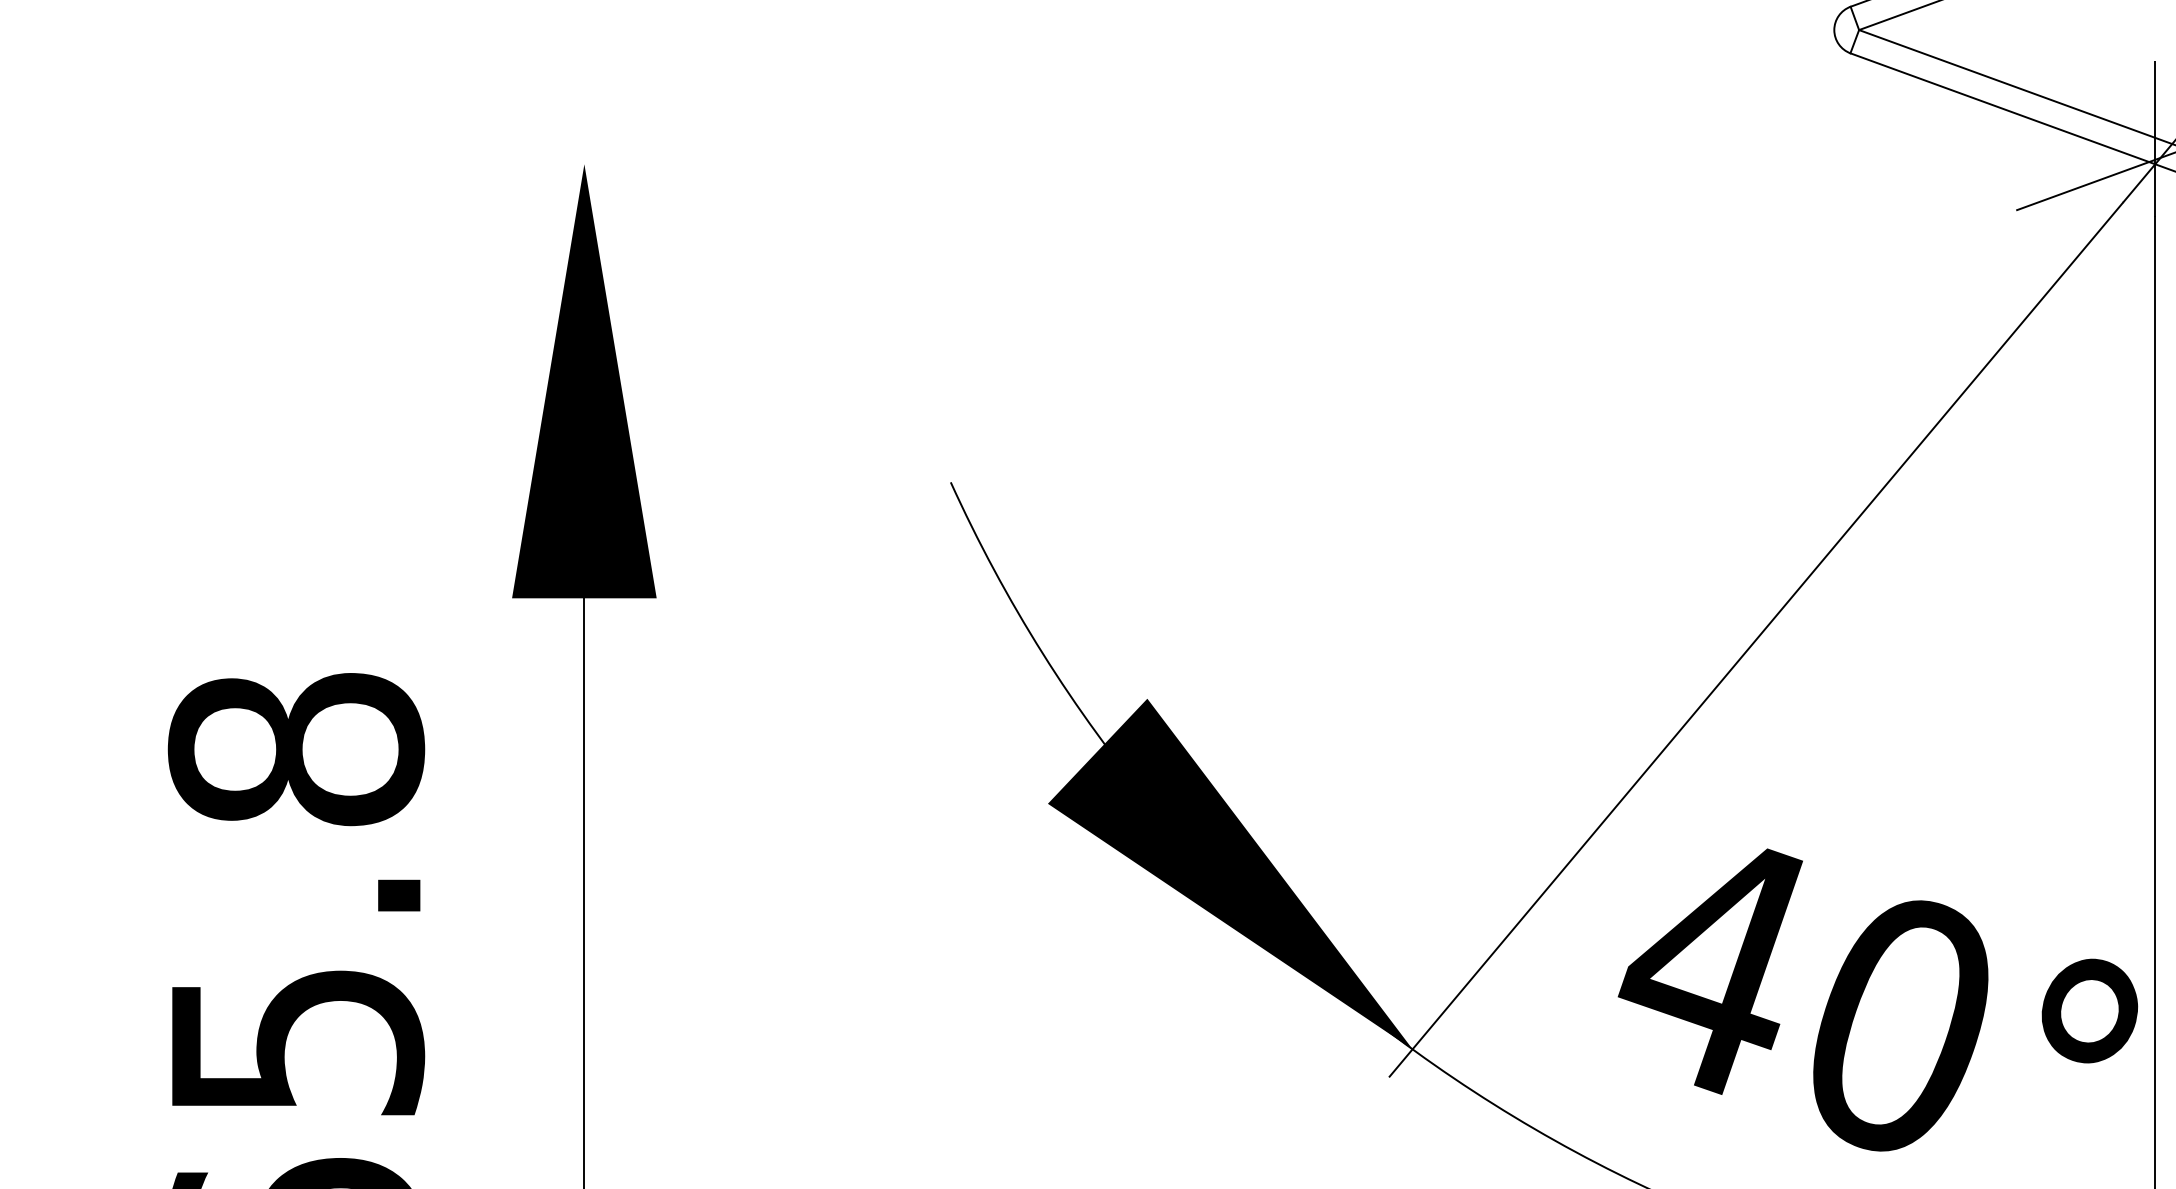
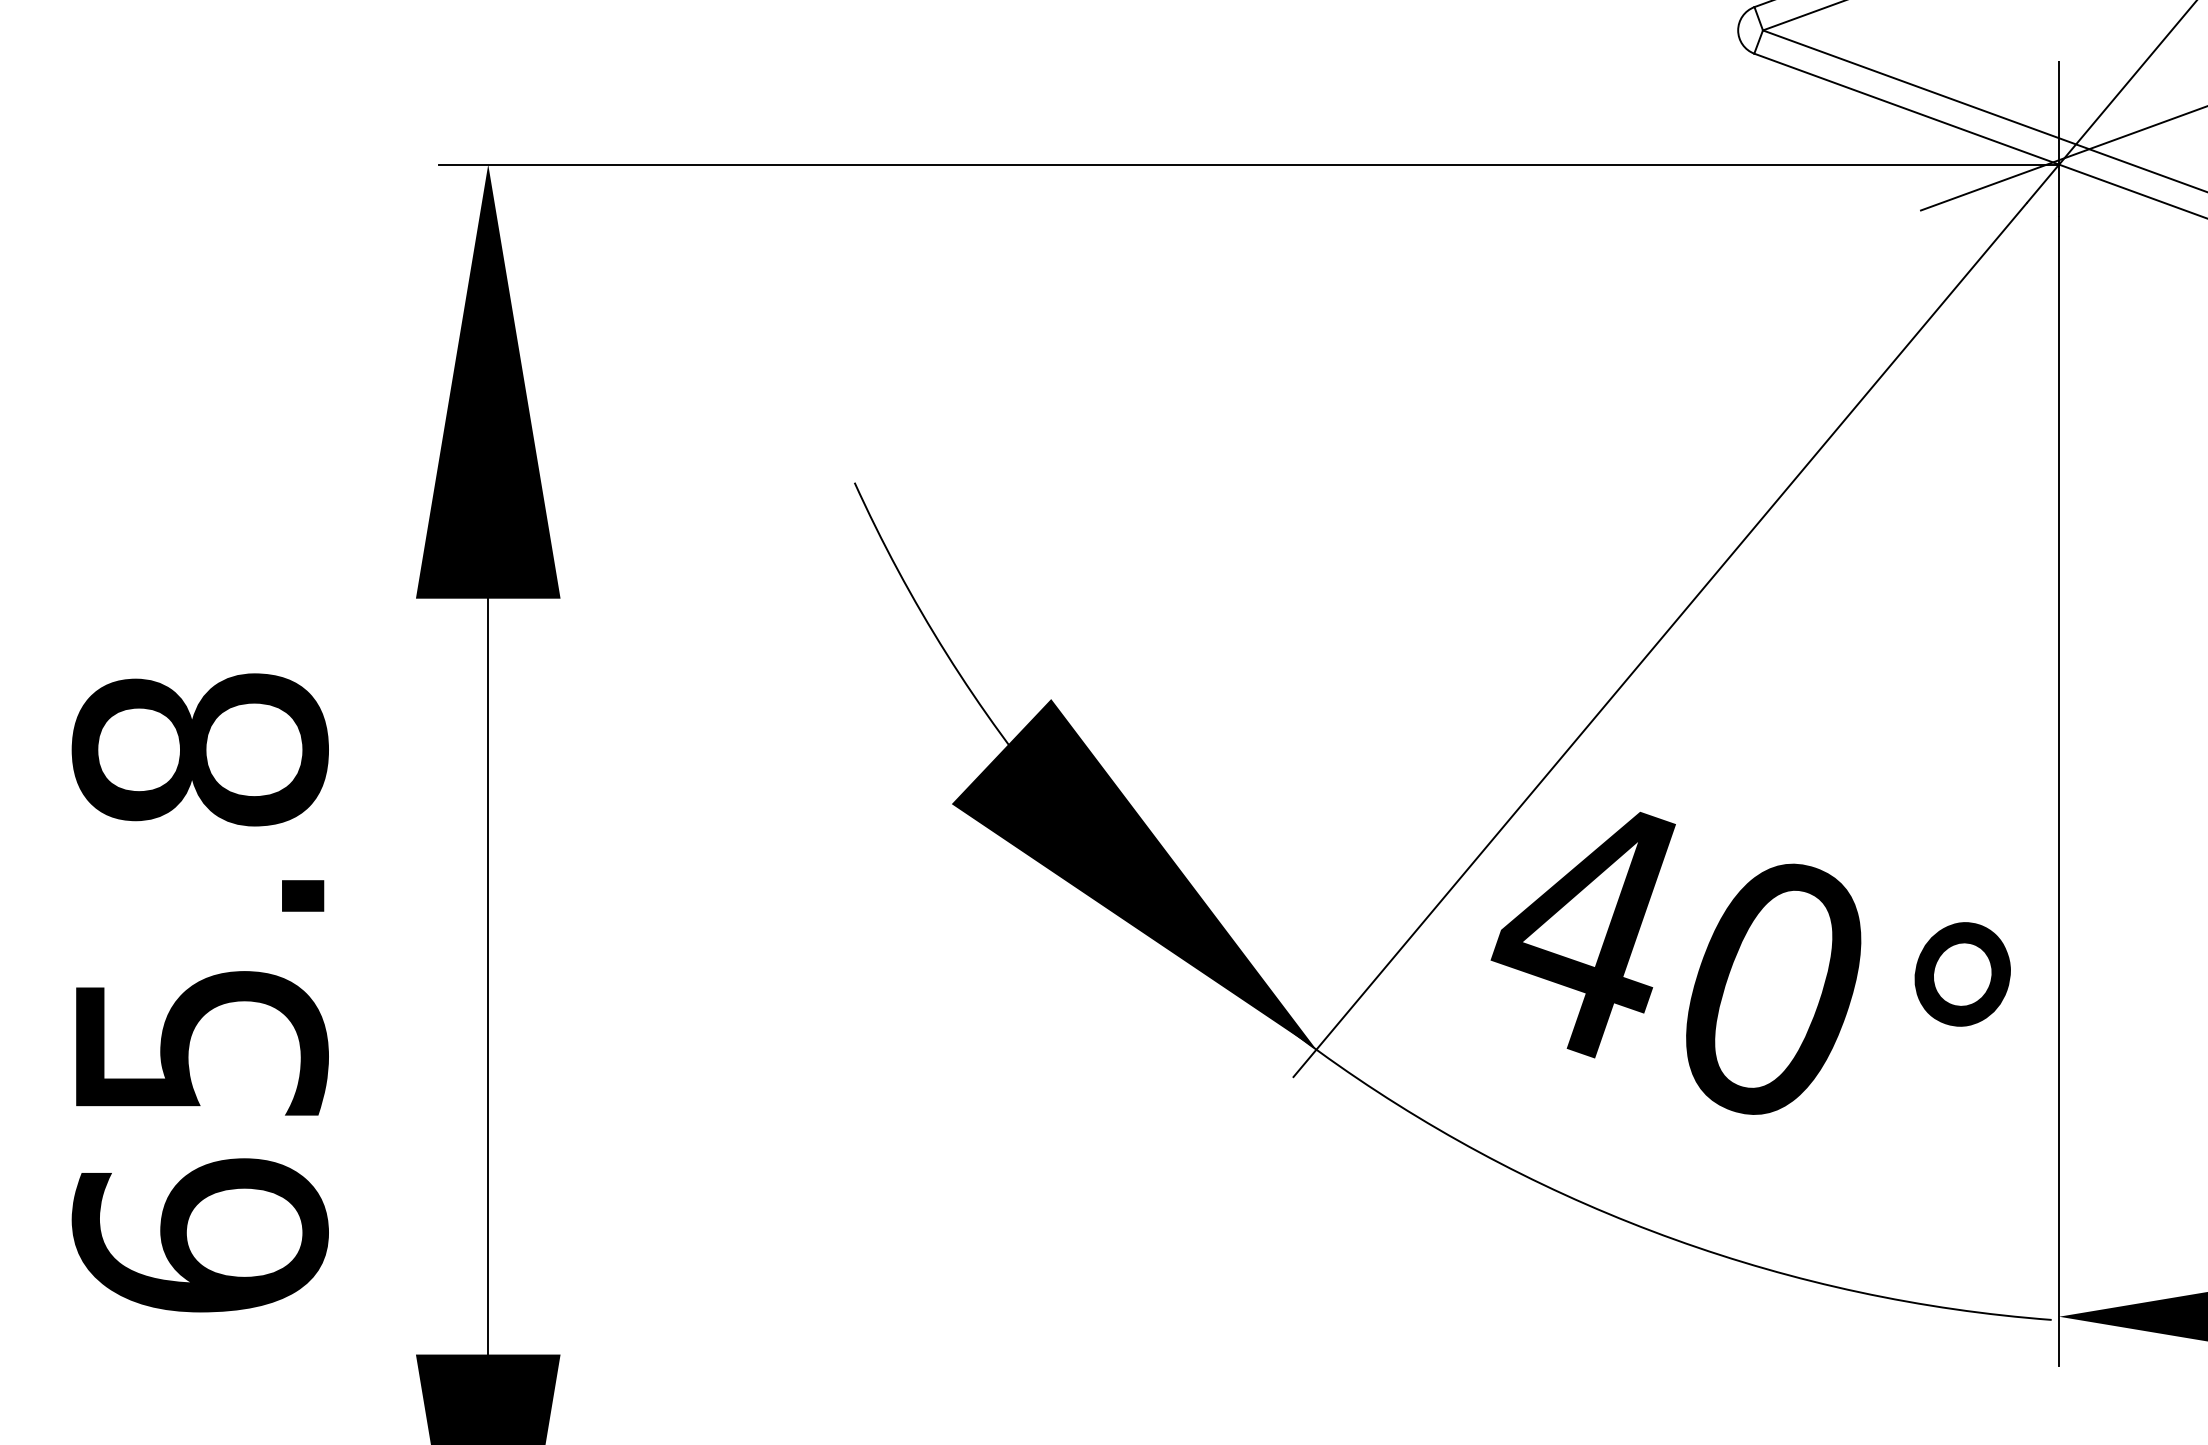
line: (1344, 164) -> (1248, 164), added
text: (1877, 999) -> (1750, 962), moved

